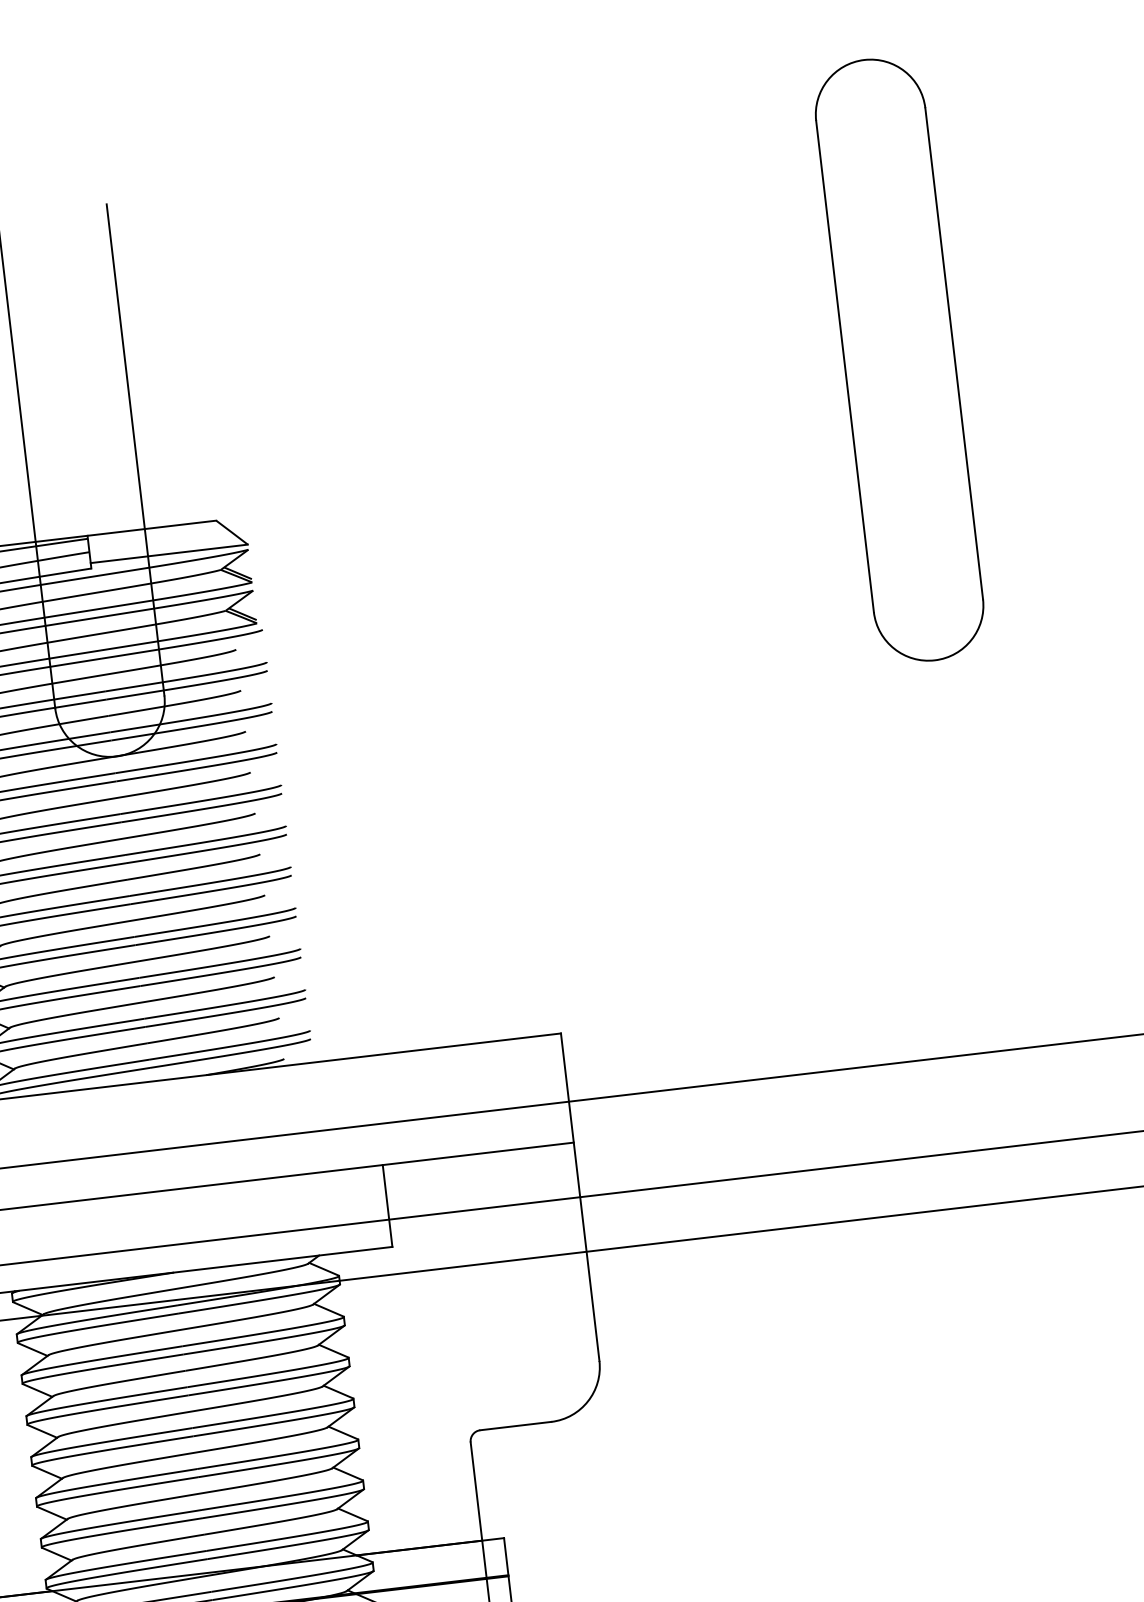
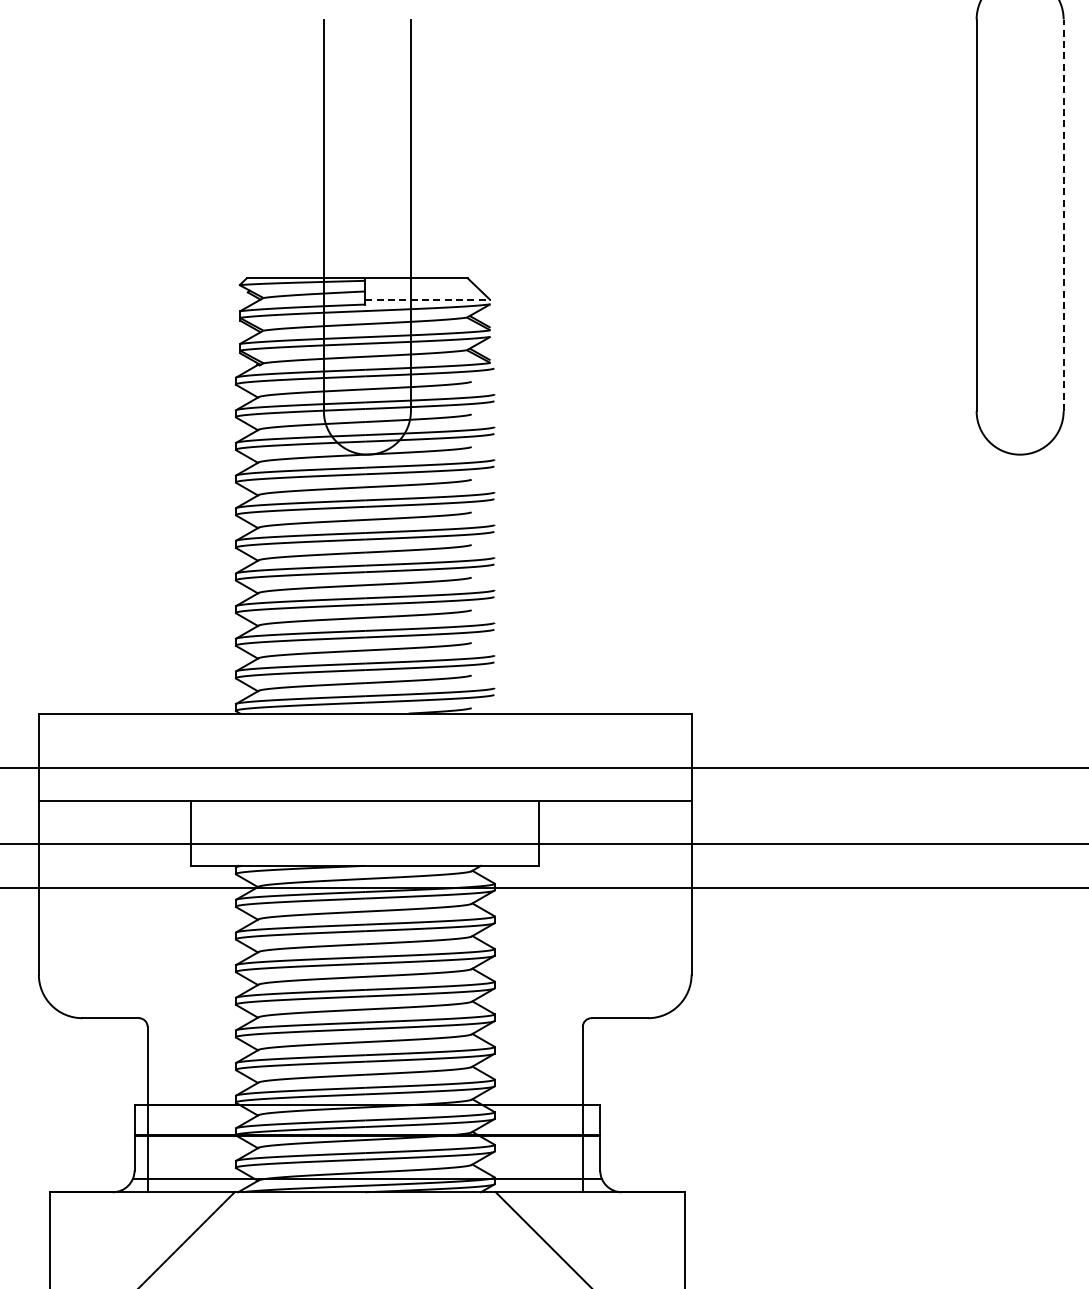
line: (954, 353) -> (1063, 215), solid -> dashed
line: (168, 554) -> (427, 300), solid -> dashed

